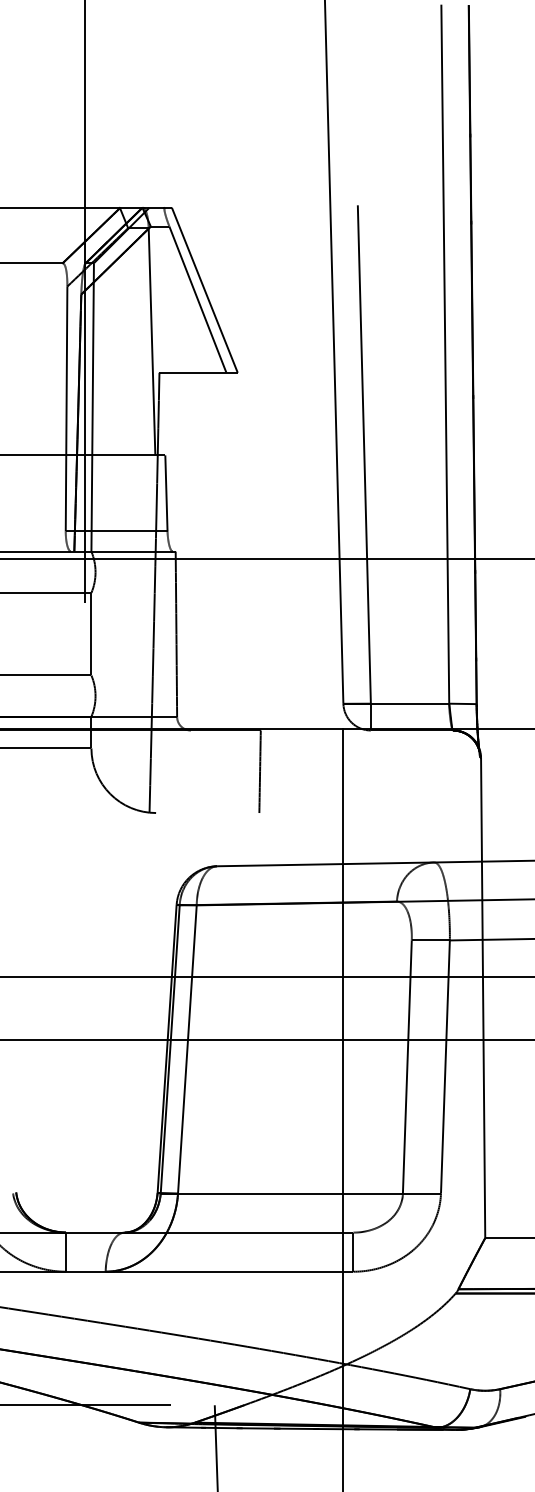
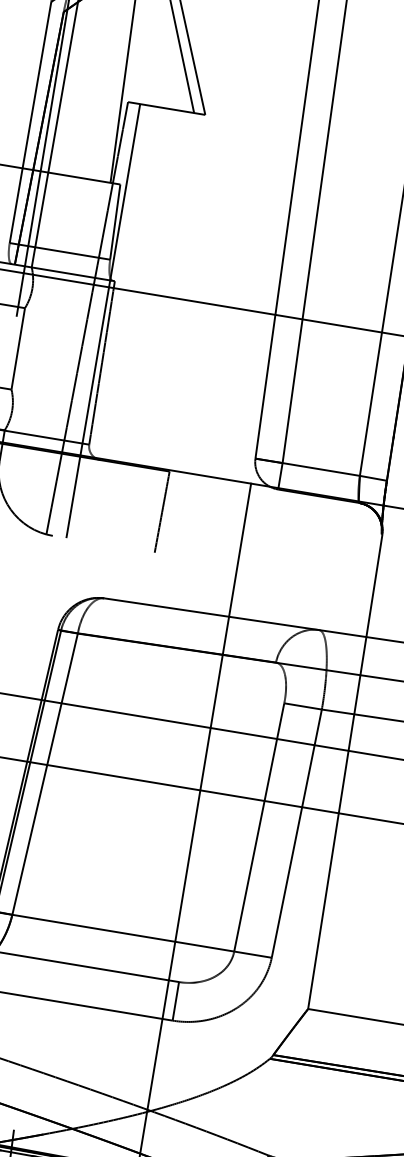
line: (170, 592) -> (103, 320), added

